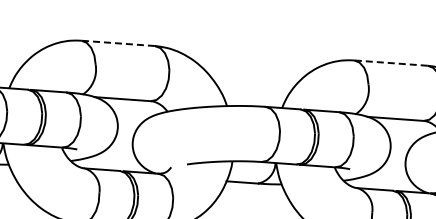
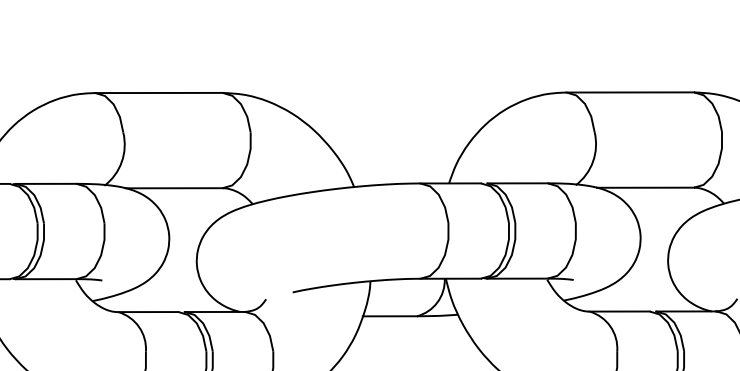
line: (117, 43) -> (158, 93), dashed -> solid
line: (390, 63) -> (629, 93), dashed -> solid

